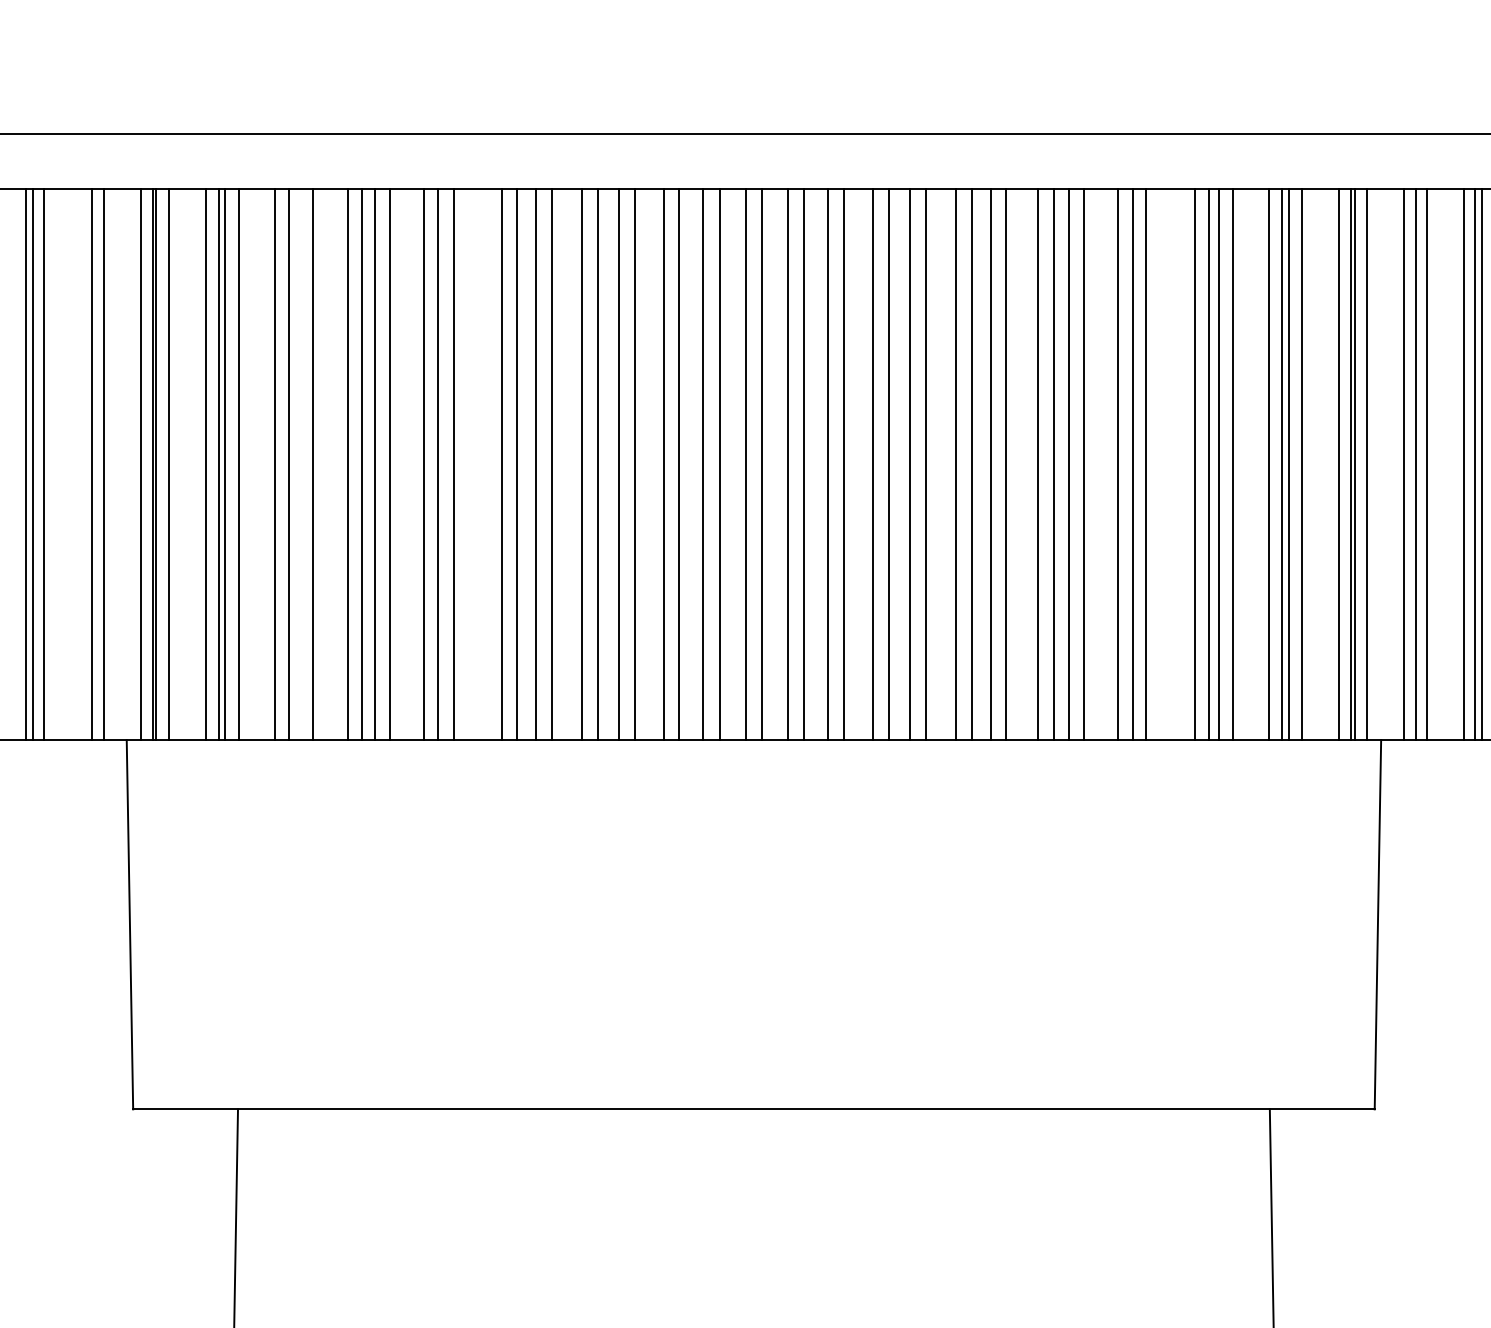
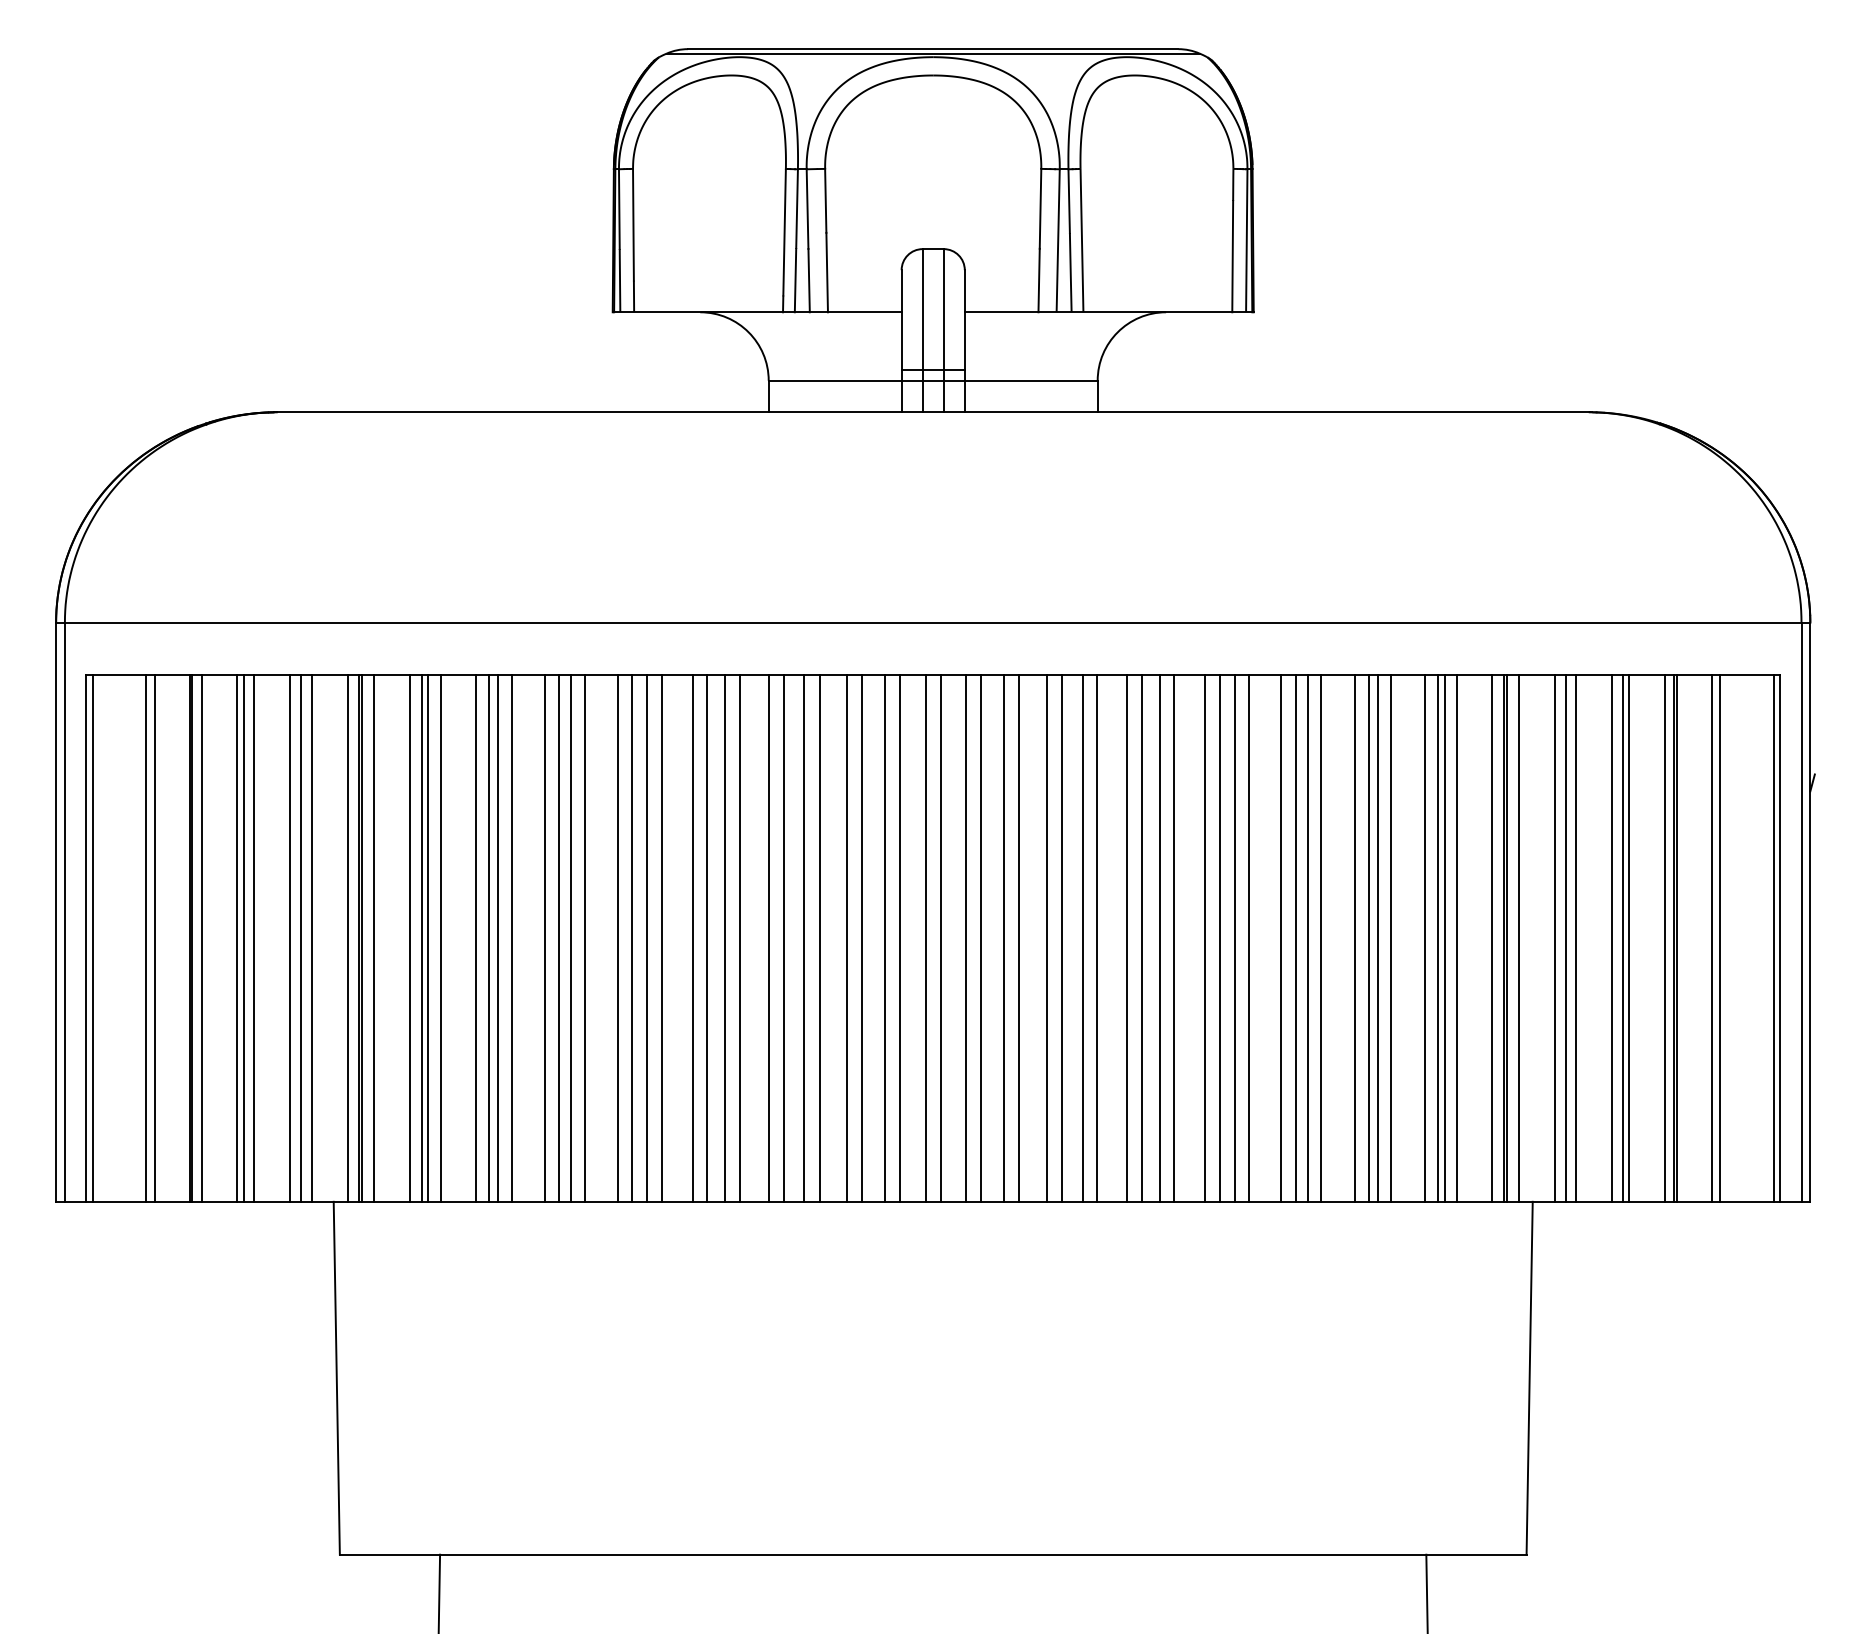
line: (81, 464) -> (290, 938), added
line: (298, 464) -> (497, 938), added
line: (469, 464) -> (661, 938), added
line: (1160, 464) -> (1321, 938), added

